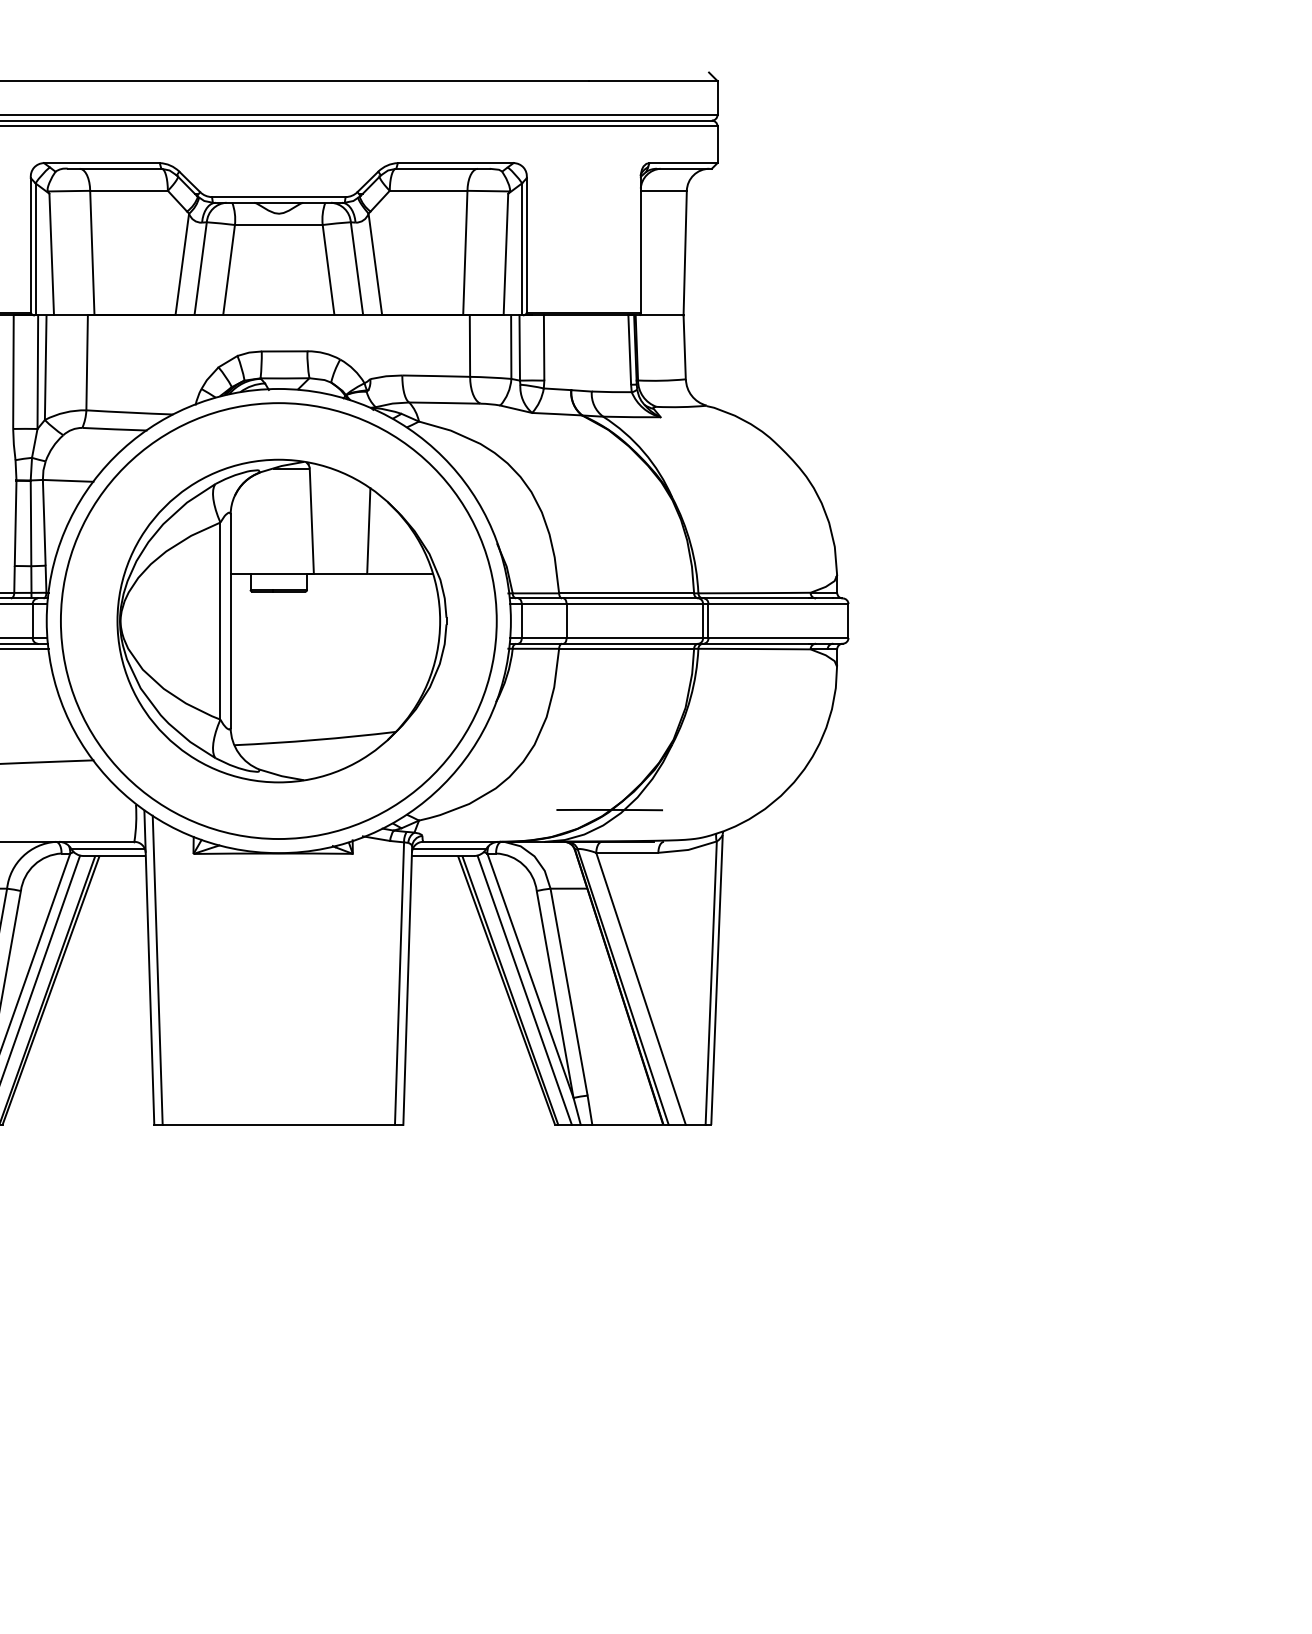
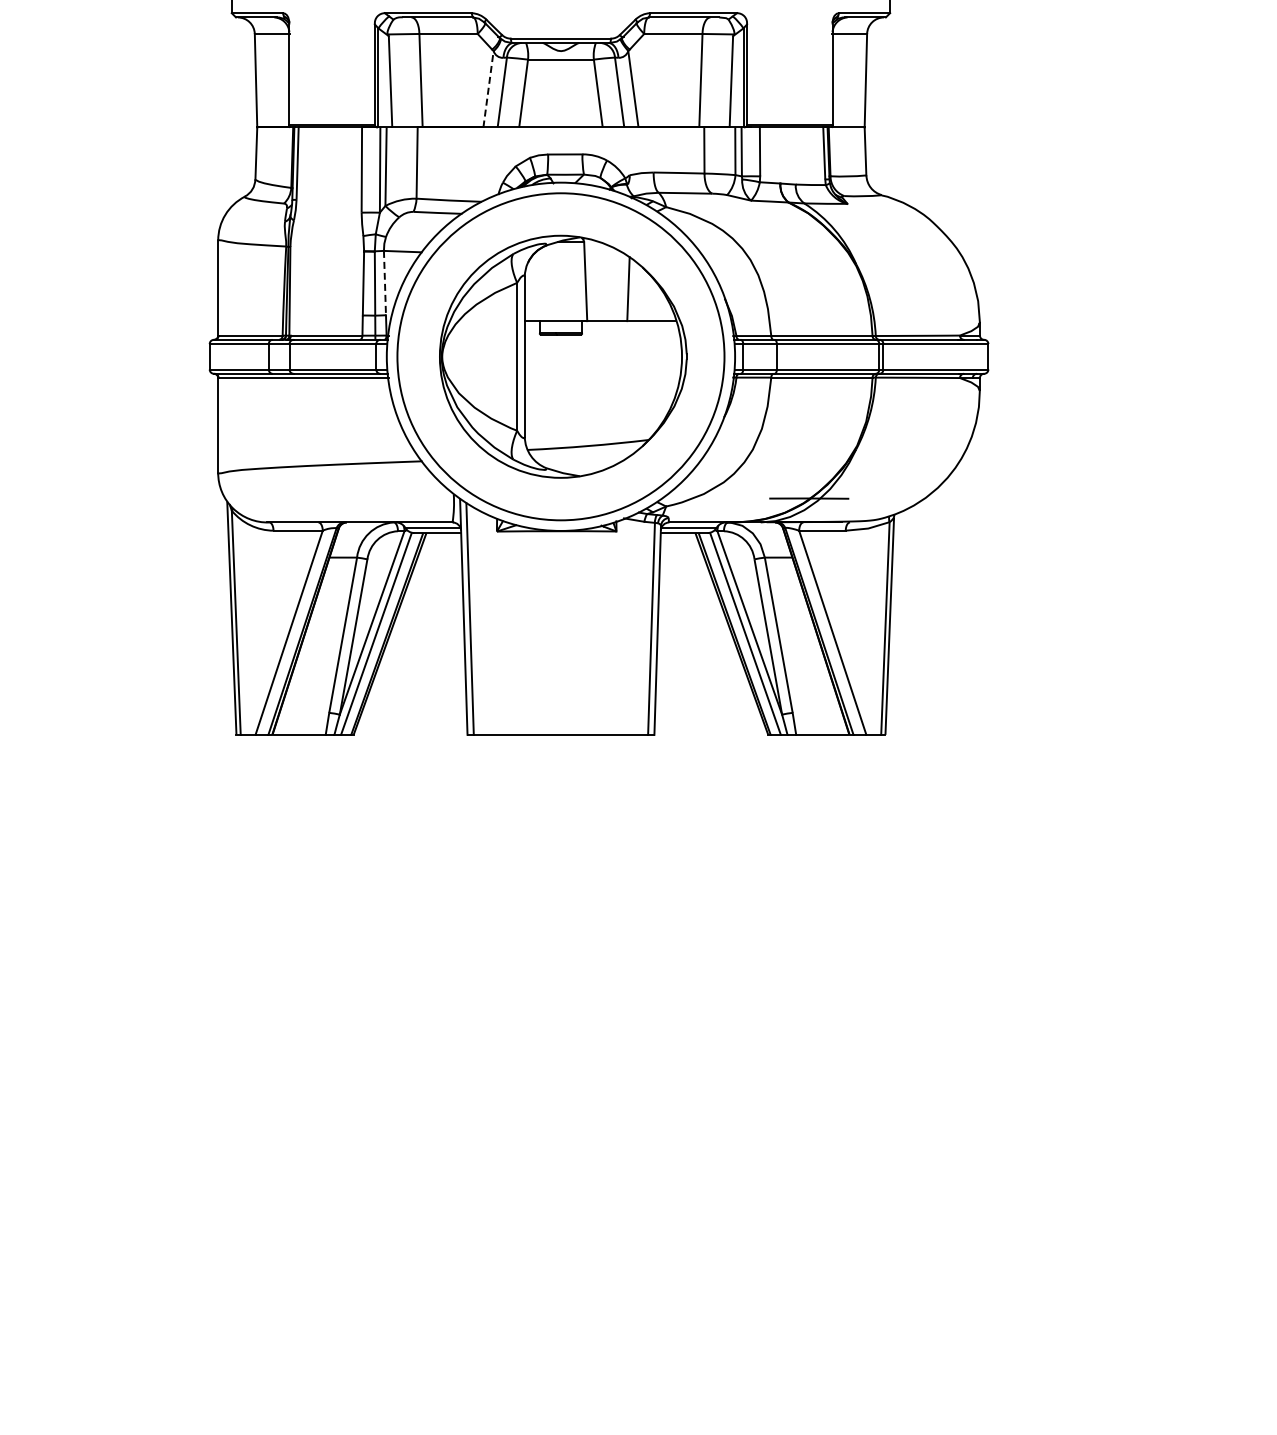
line: (182, 264) -> (488, 89), solid -> dashed
line: (43, 522) -> (384, 282), solid -> dashed

